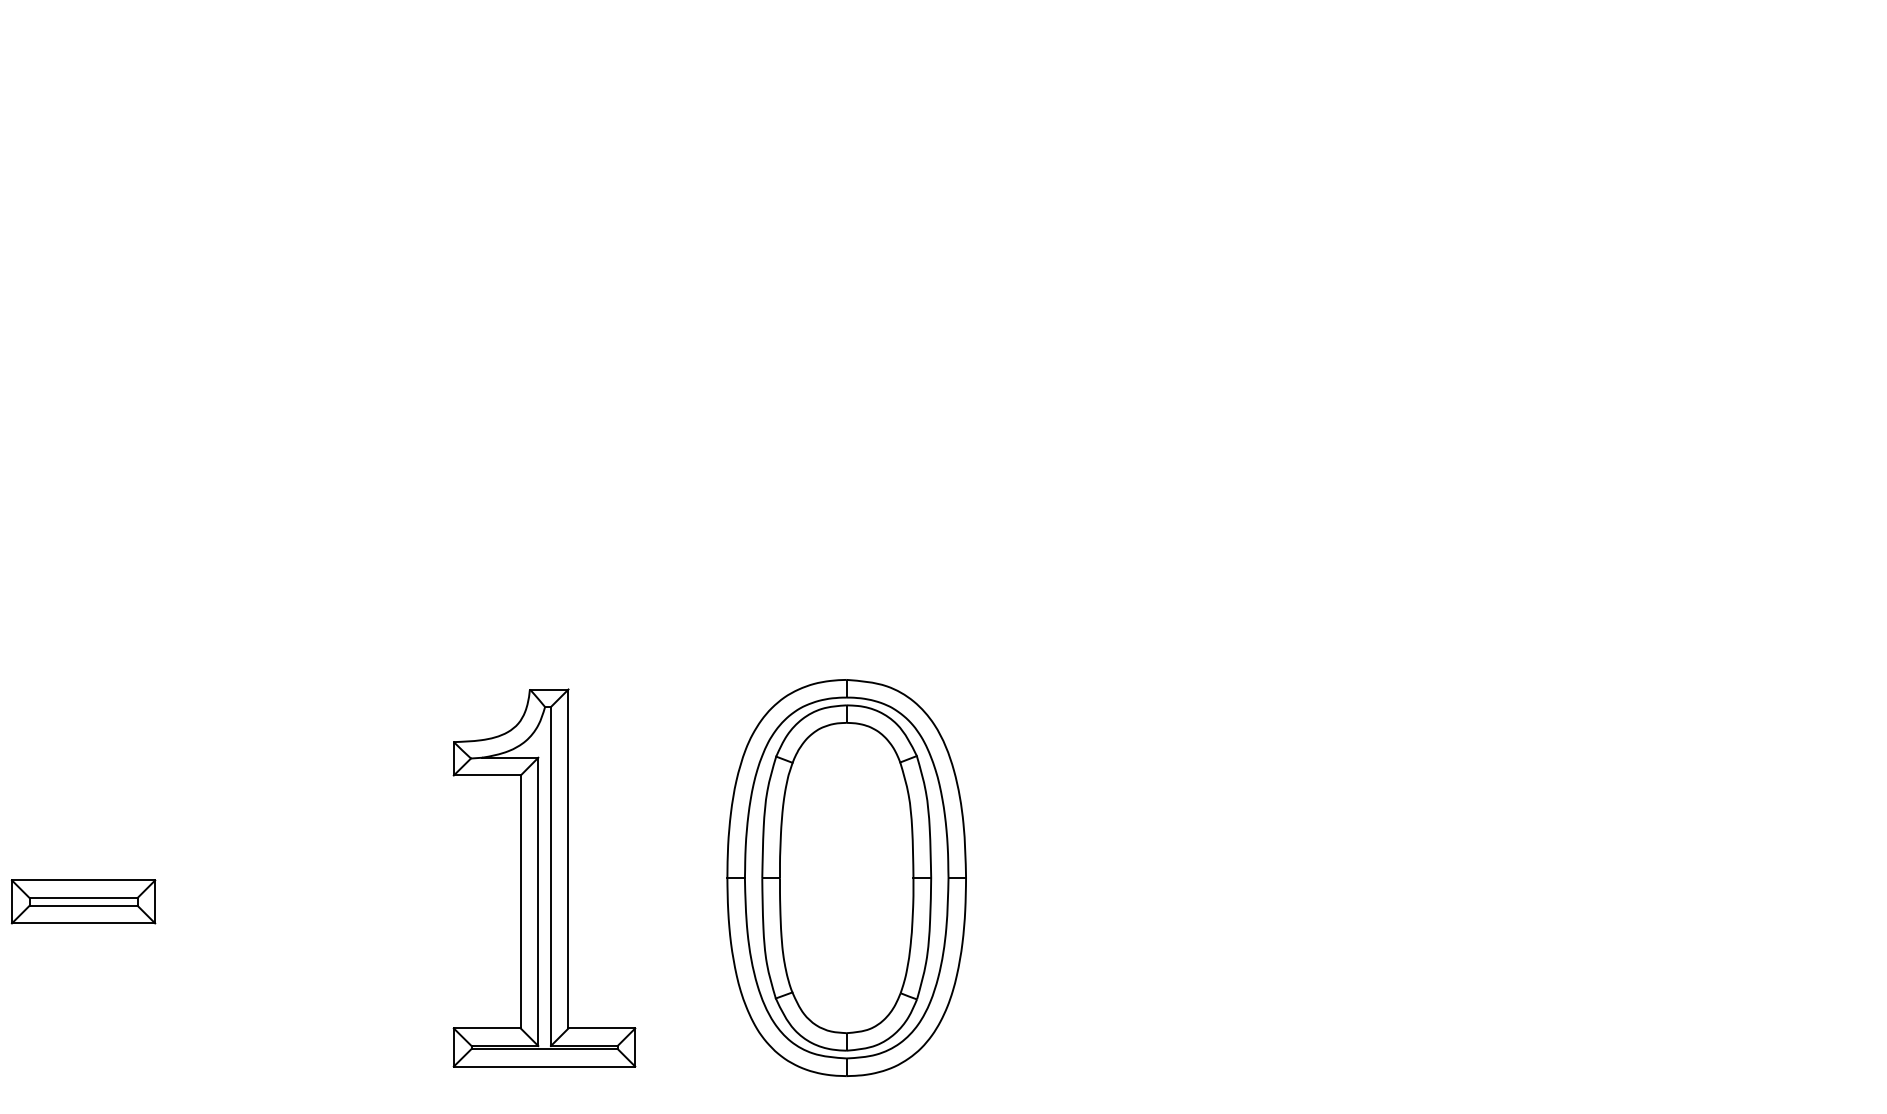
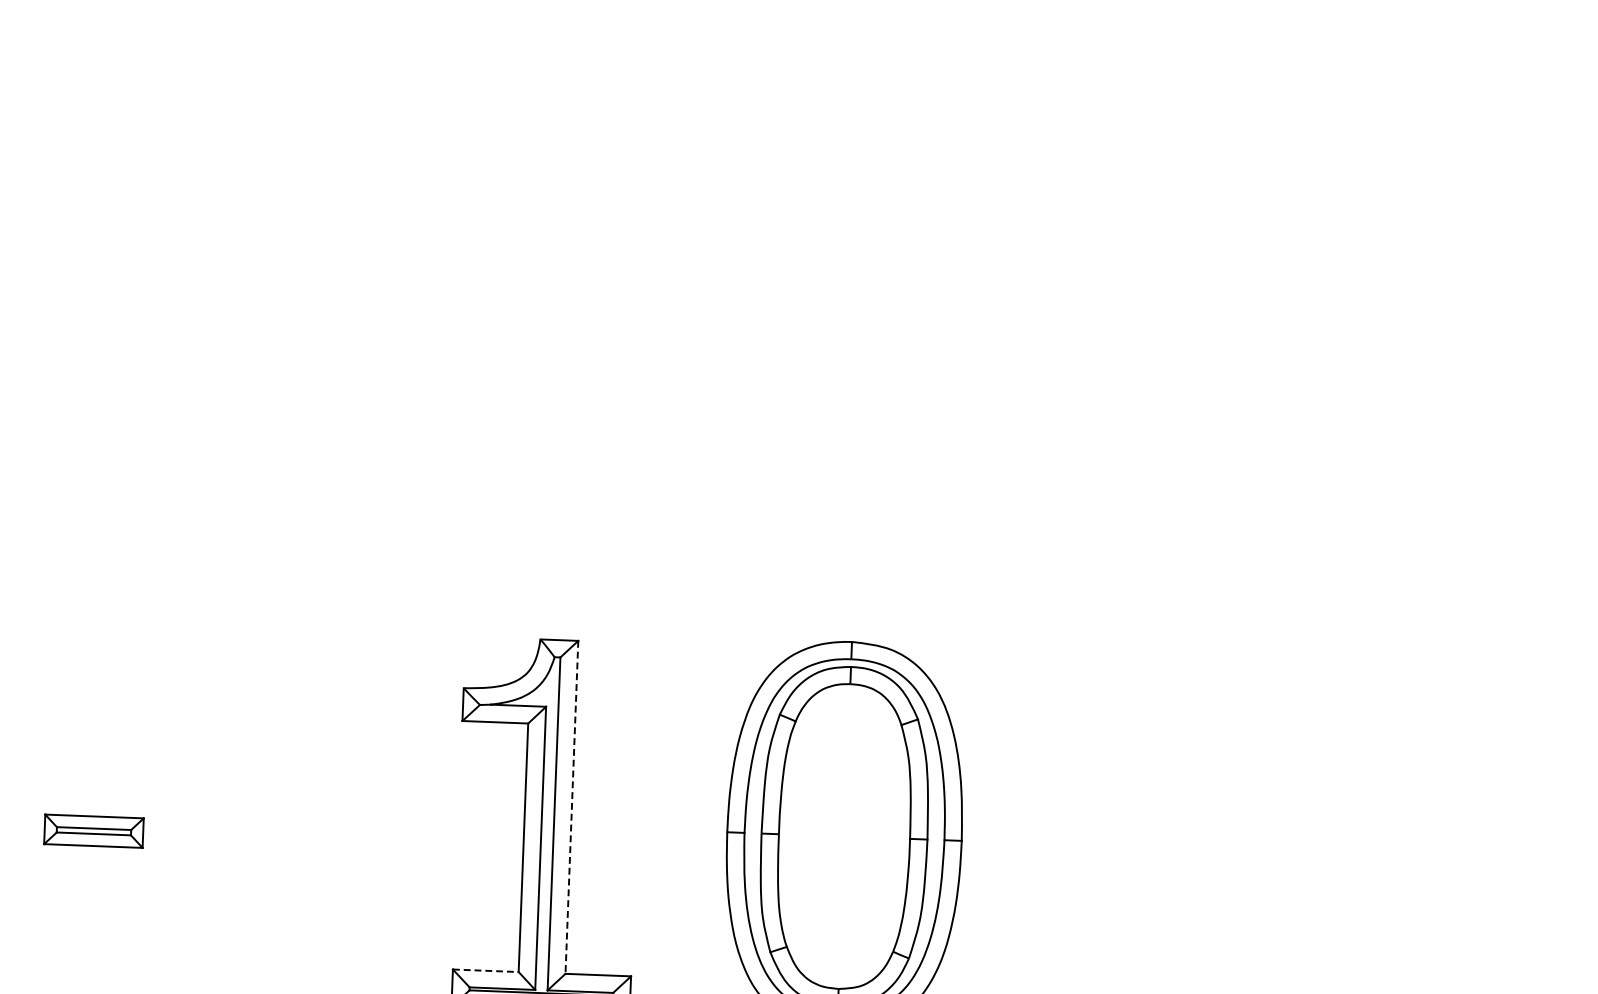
line: (568, 859) -> (571, 807), solid -> dashed
part: (83, 901) -> (93, 830), size x0.7
line: (487, 1028) -> (485, 970), solid -> dashed

